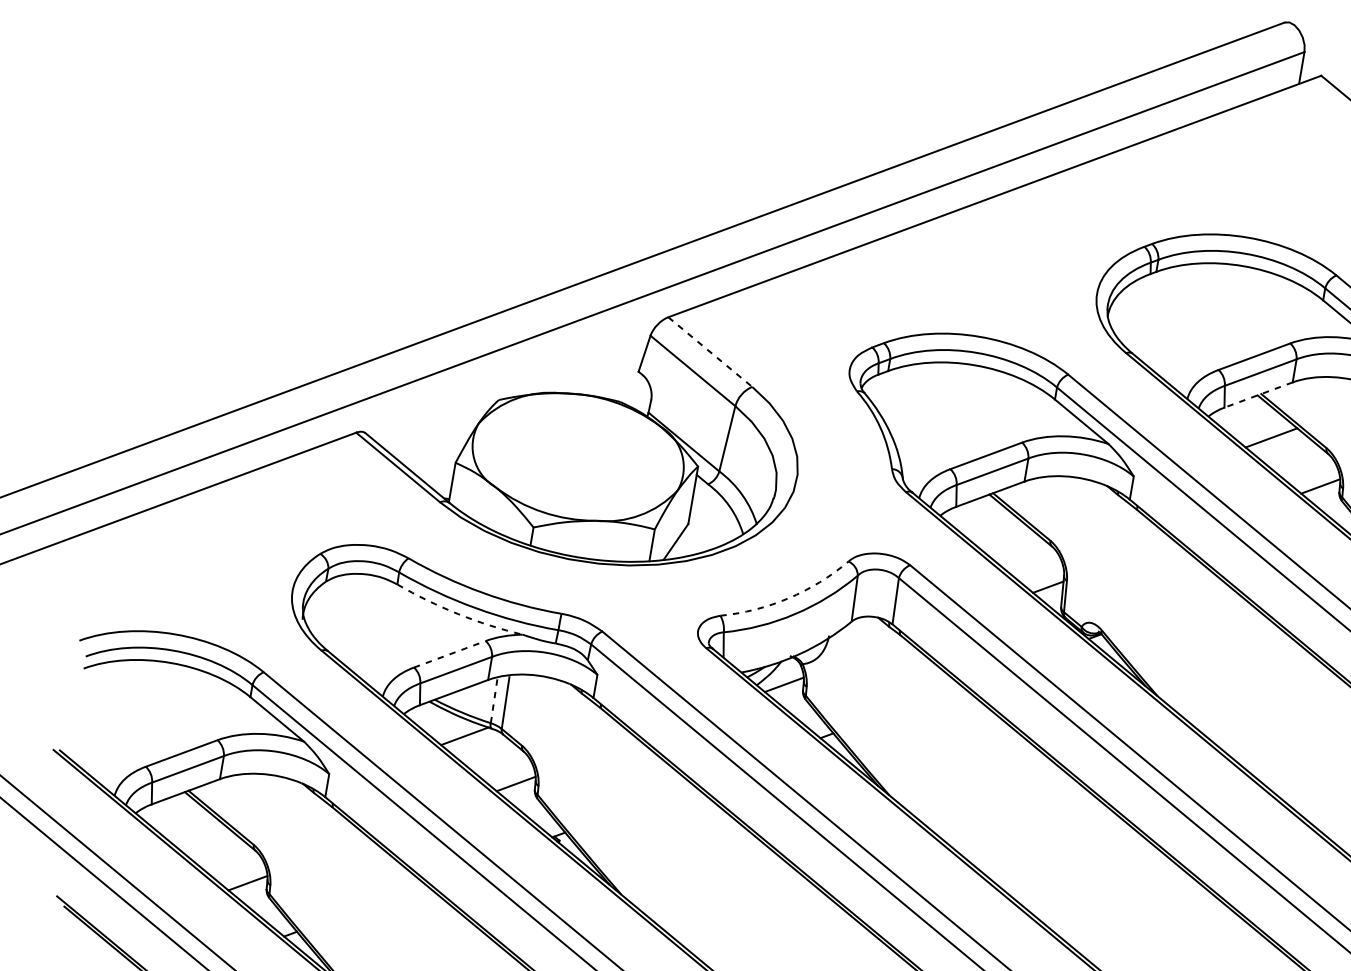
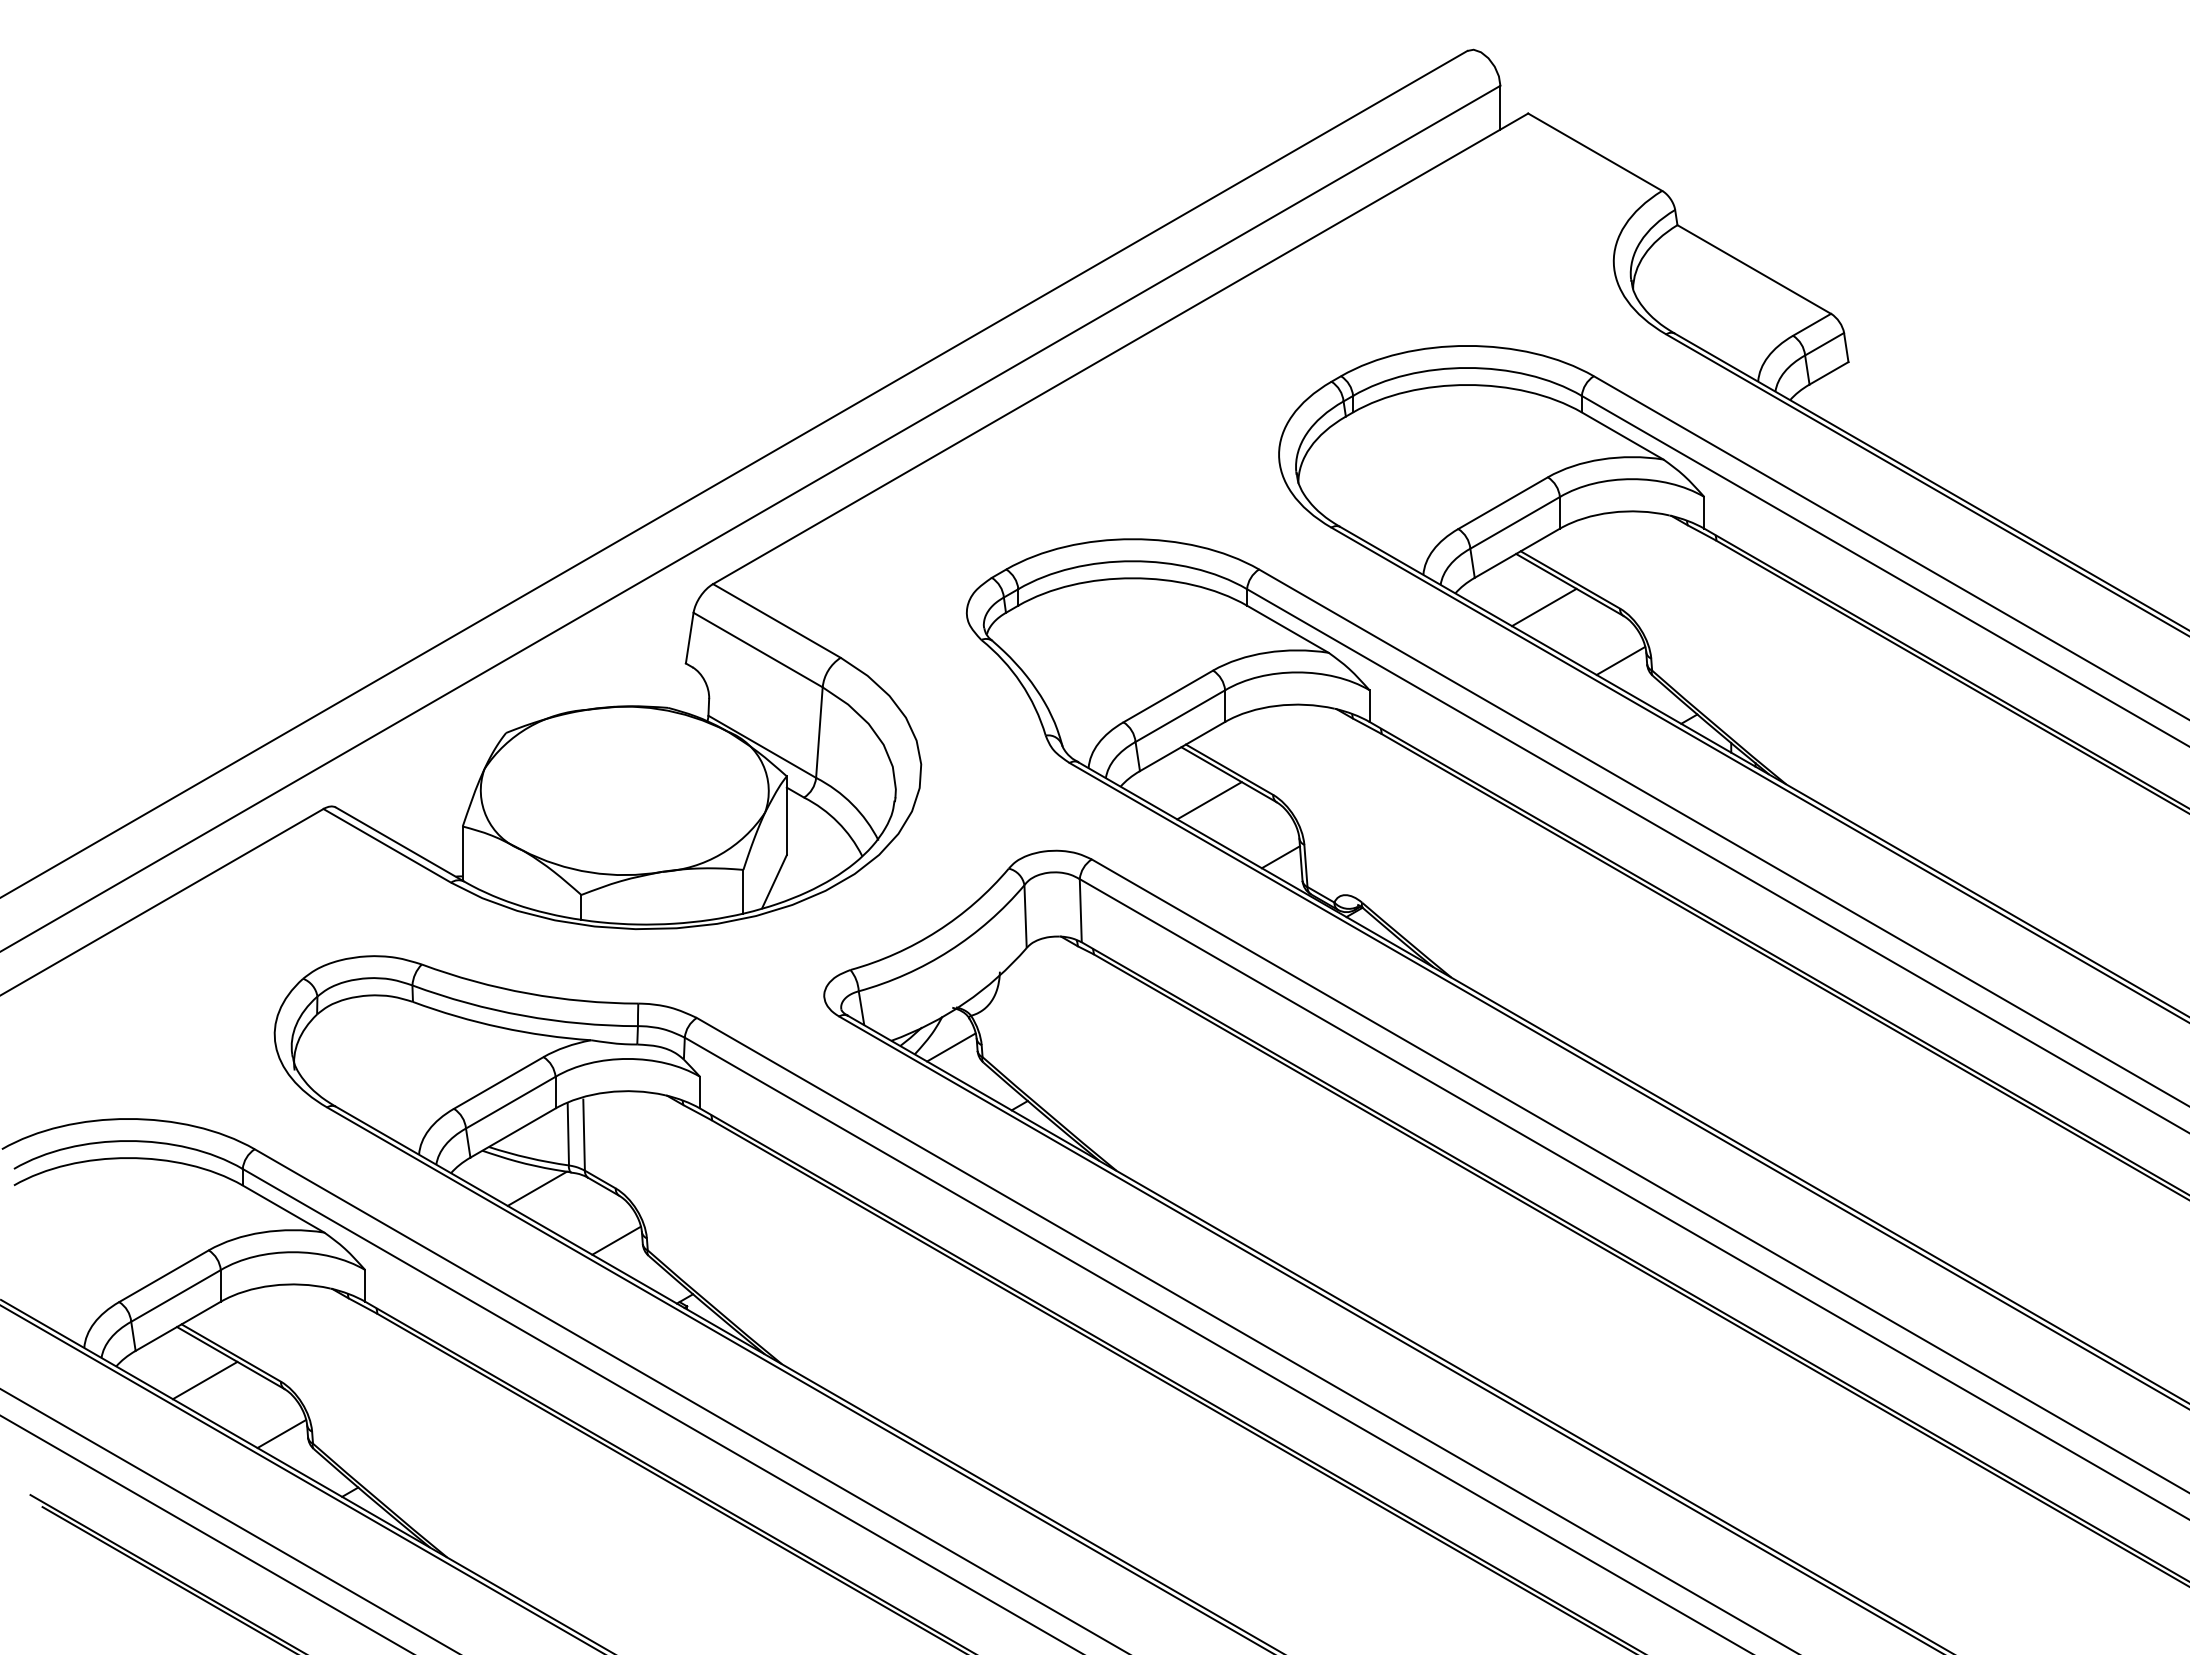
line: (710, 351) -> (776, 620), dashed -> solid
line: (1257, 395) -> (1516, 553), dashed -> solid
line: (1003, 536) -> (1209, 800), added
arc: (788, 598) -> (937, 931), dashed -> solid
arc: (458, 614) -> (500, 1027), dashed -> solid
line: (449, 653) -> (498, 1082), dashed -> solid
line: (494, 699) -> (568, 1132), dashed -> solid
line: (198, 834) -> (204, 1380), added

